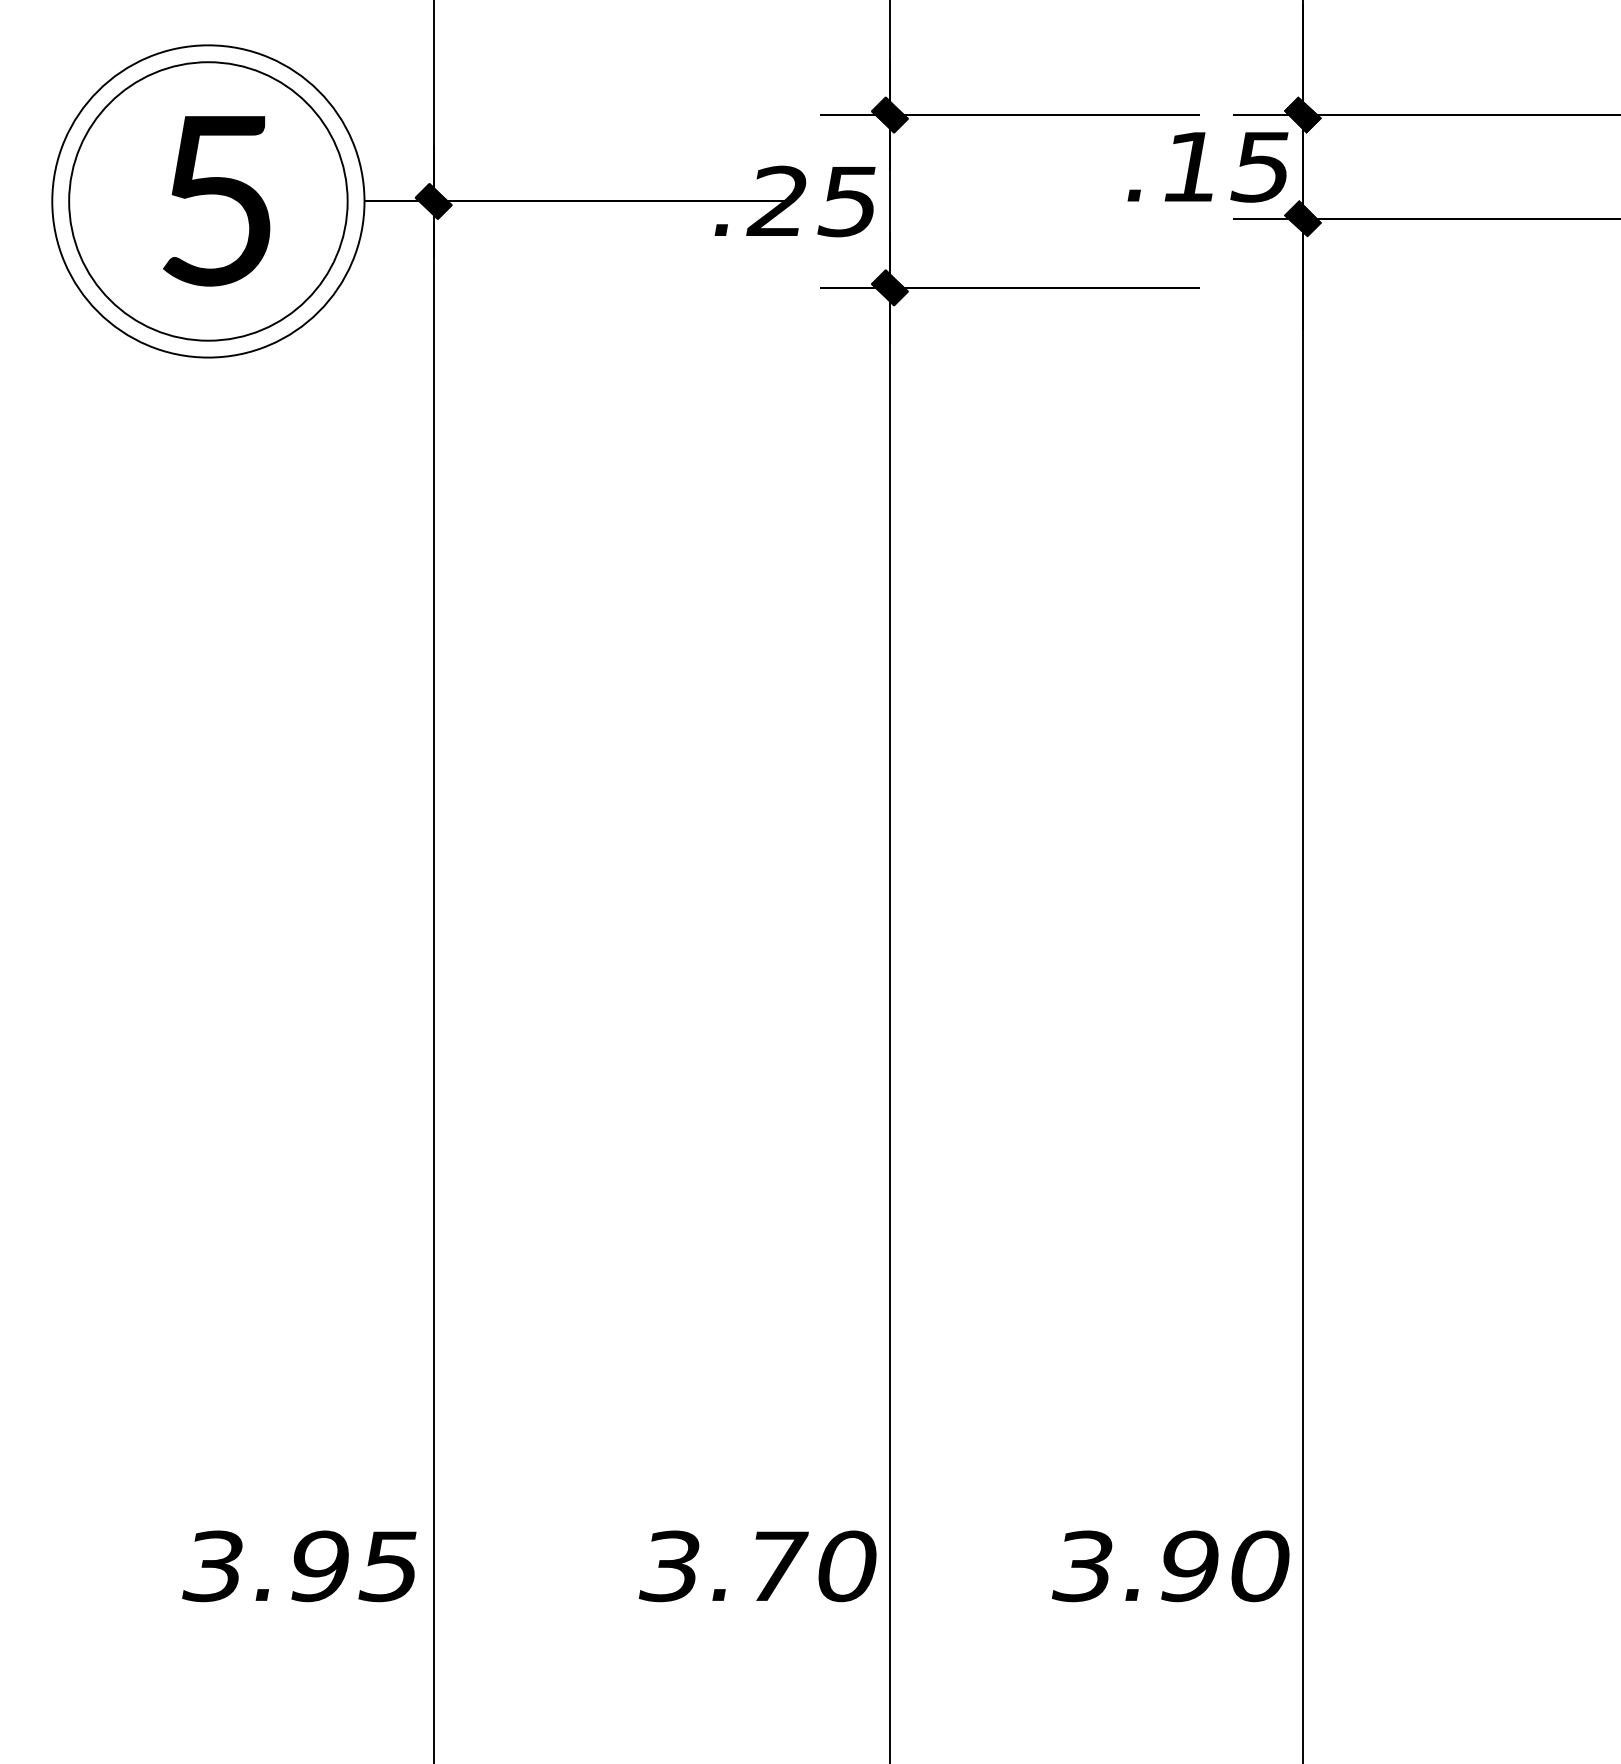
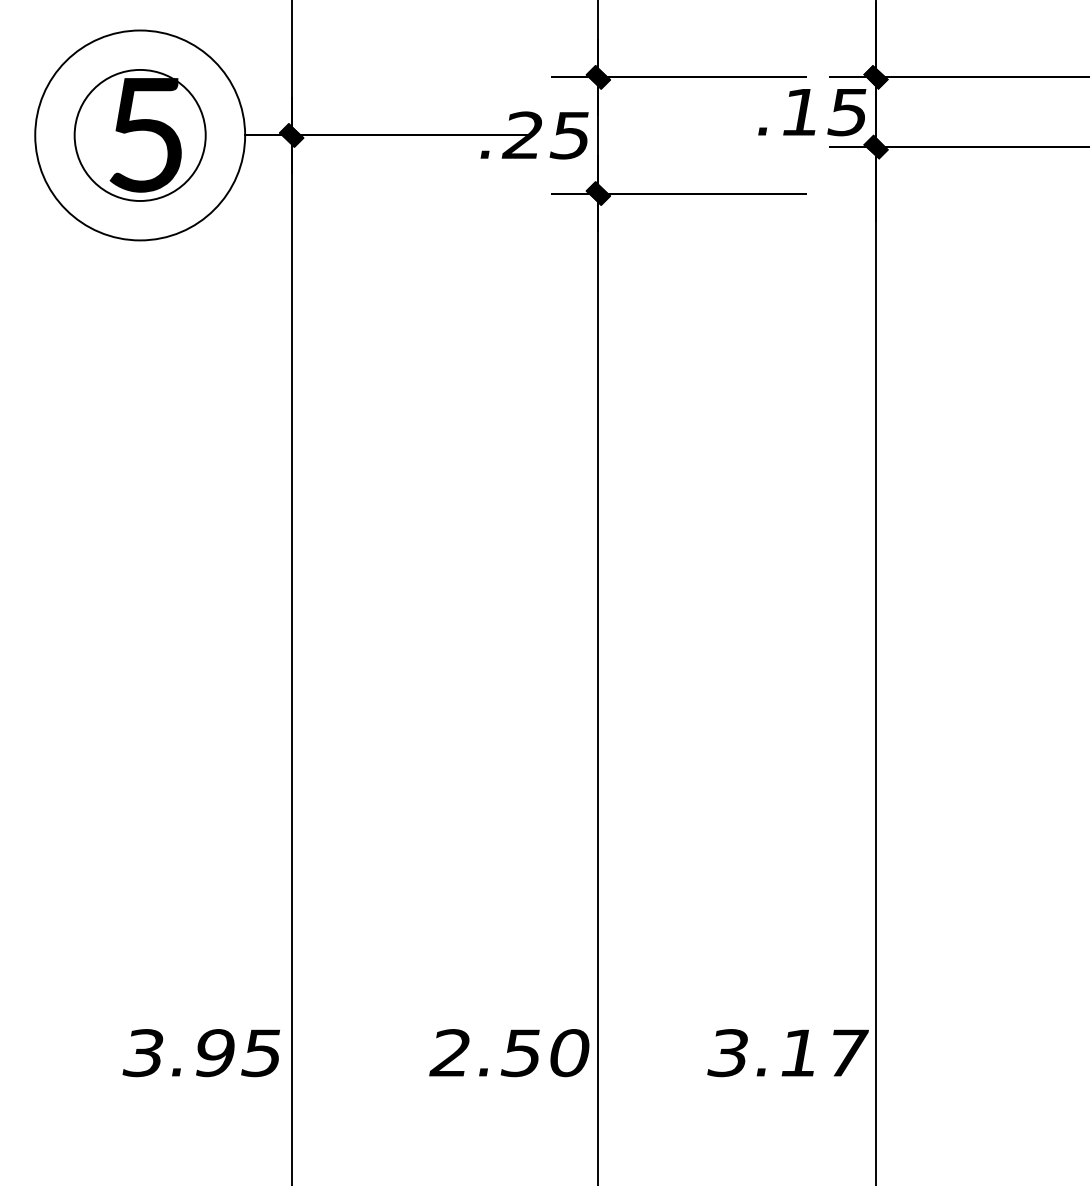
circle: (207, 201) -> (139, 135), size x0.7
text: (723, 1566) -> (486, 1053), 3.70 -> 2.50
text: (1226, 1566) -> (824, 1053), 3.90 -> 3.17

